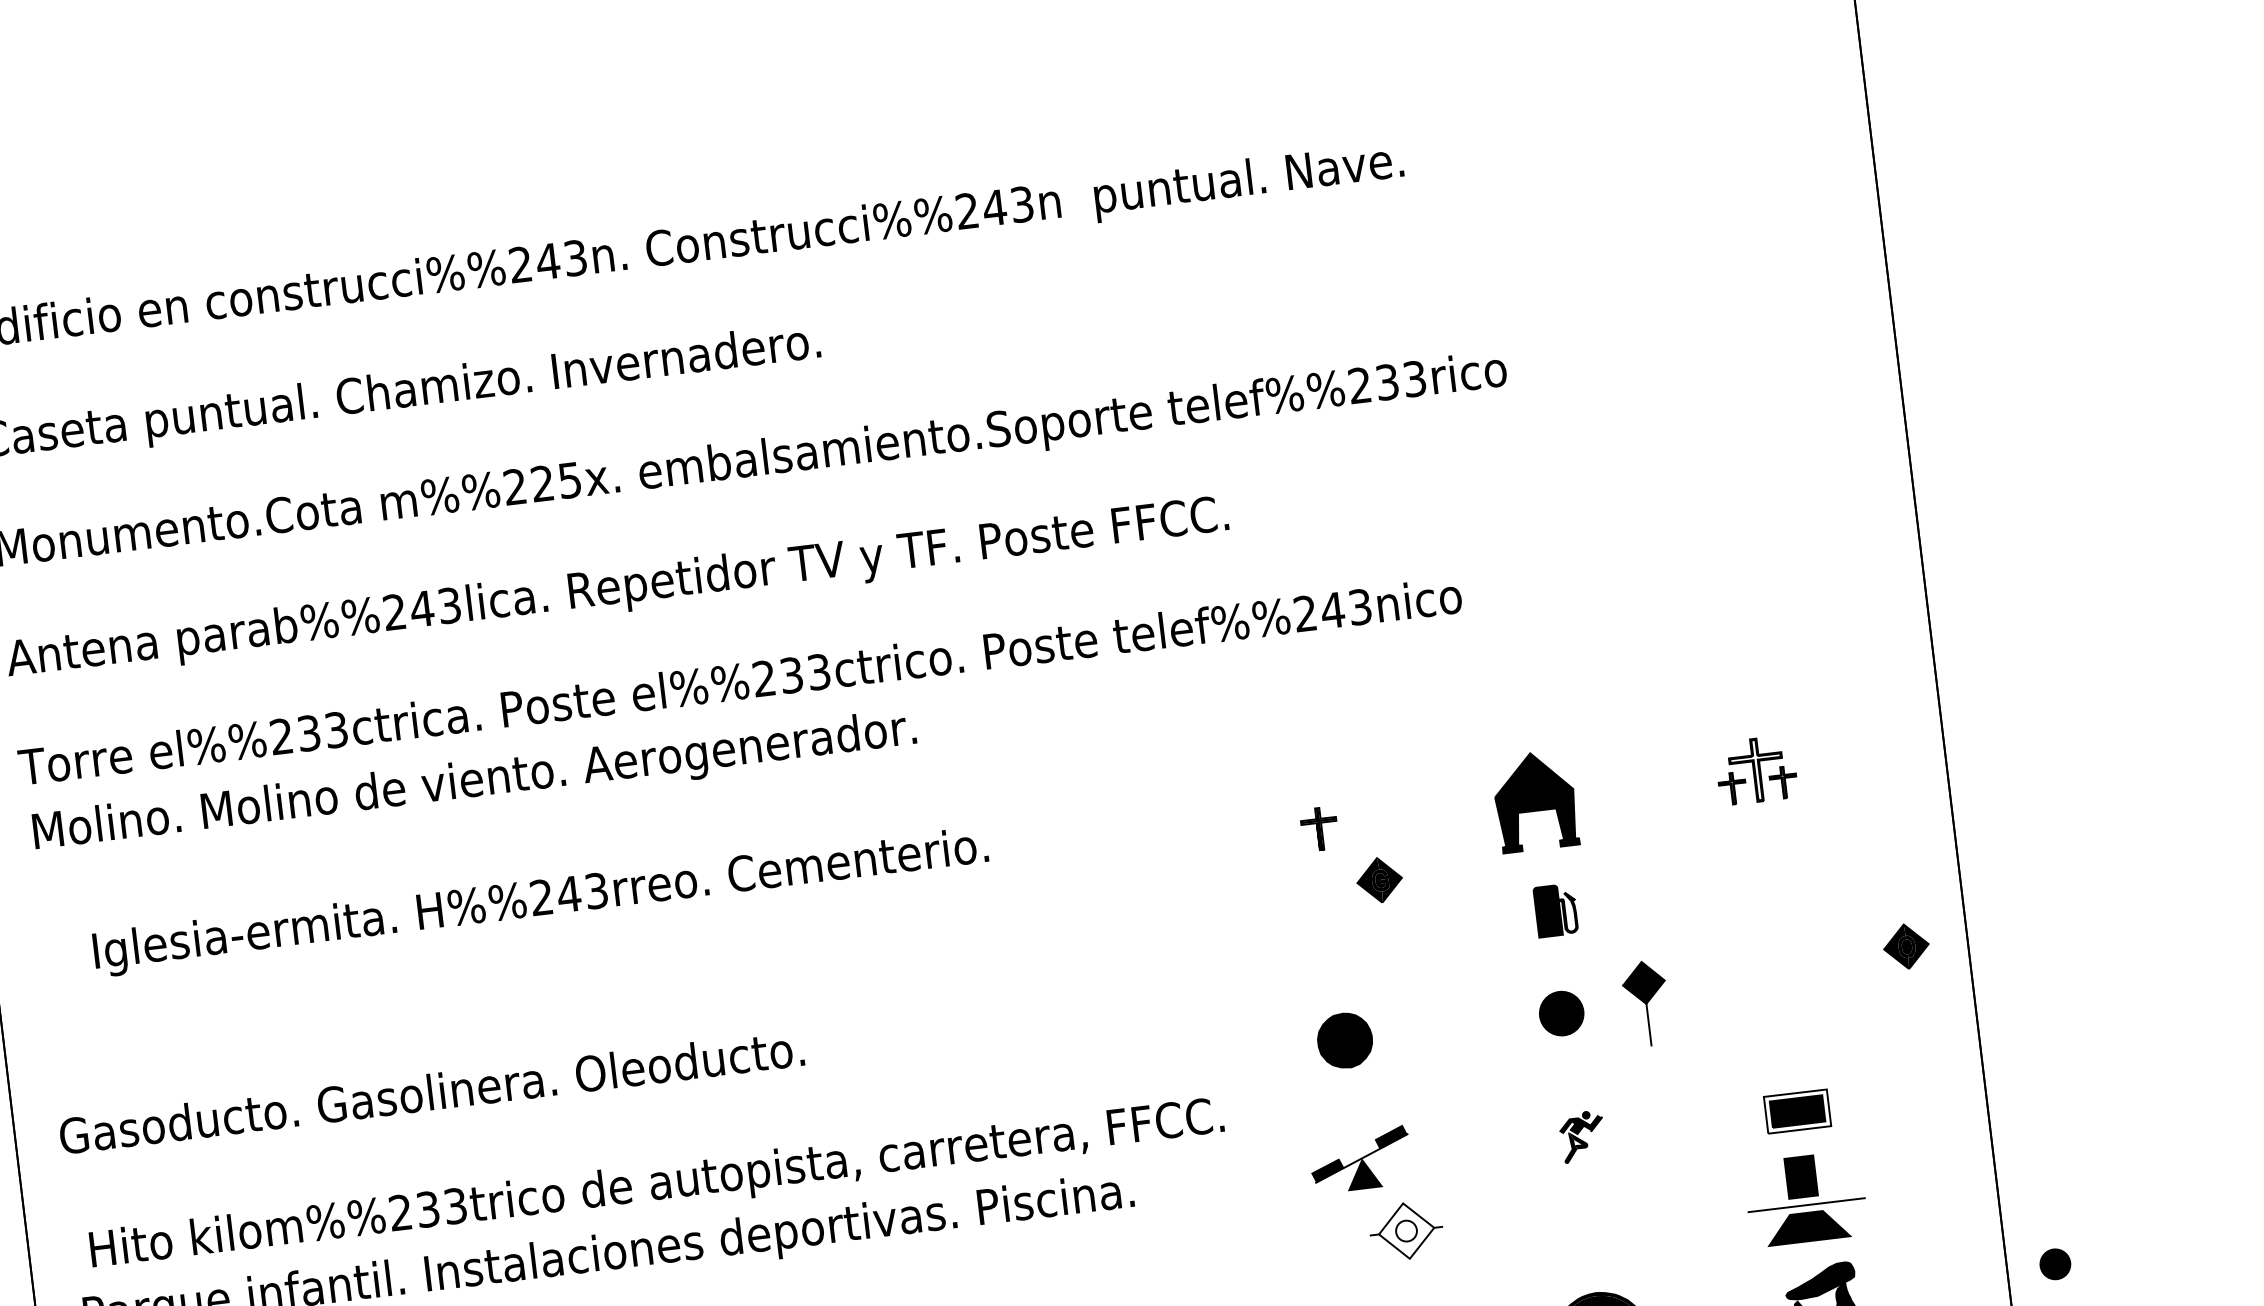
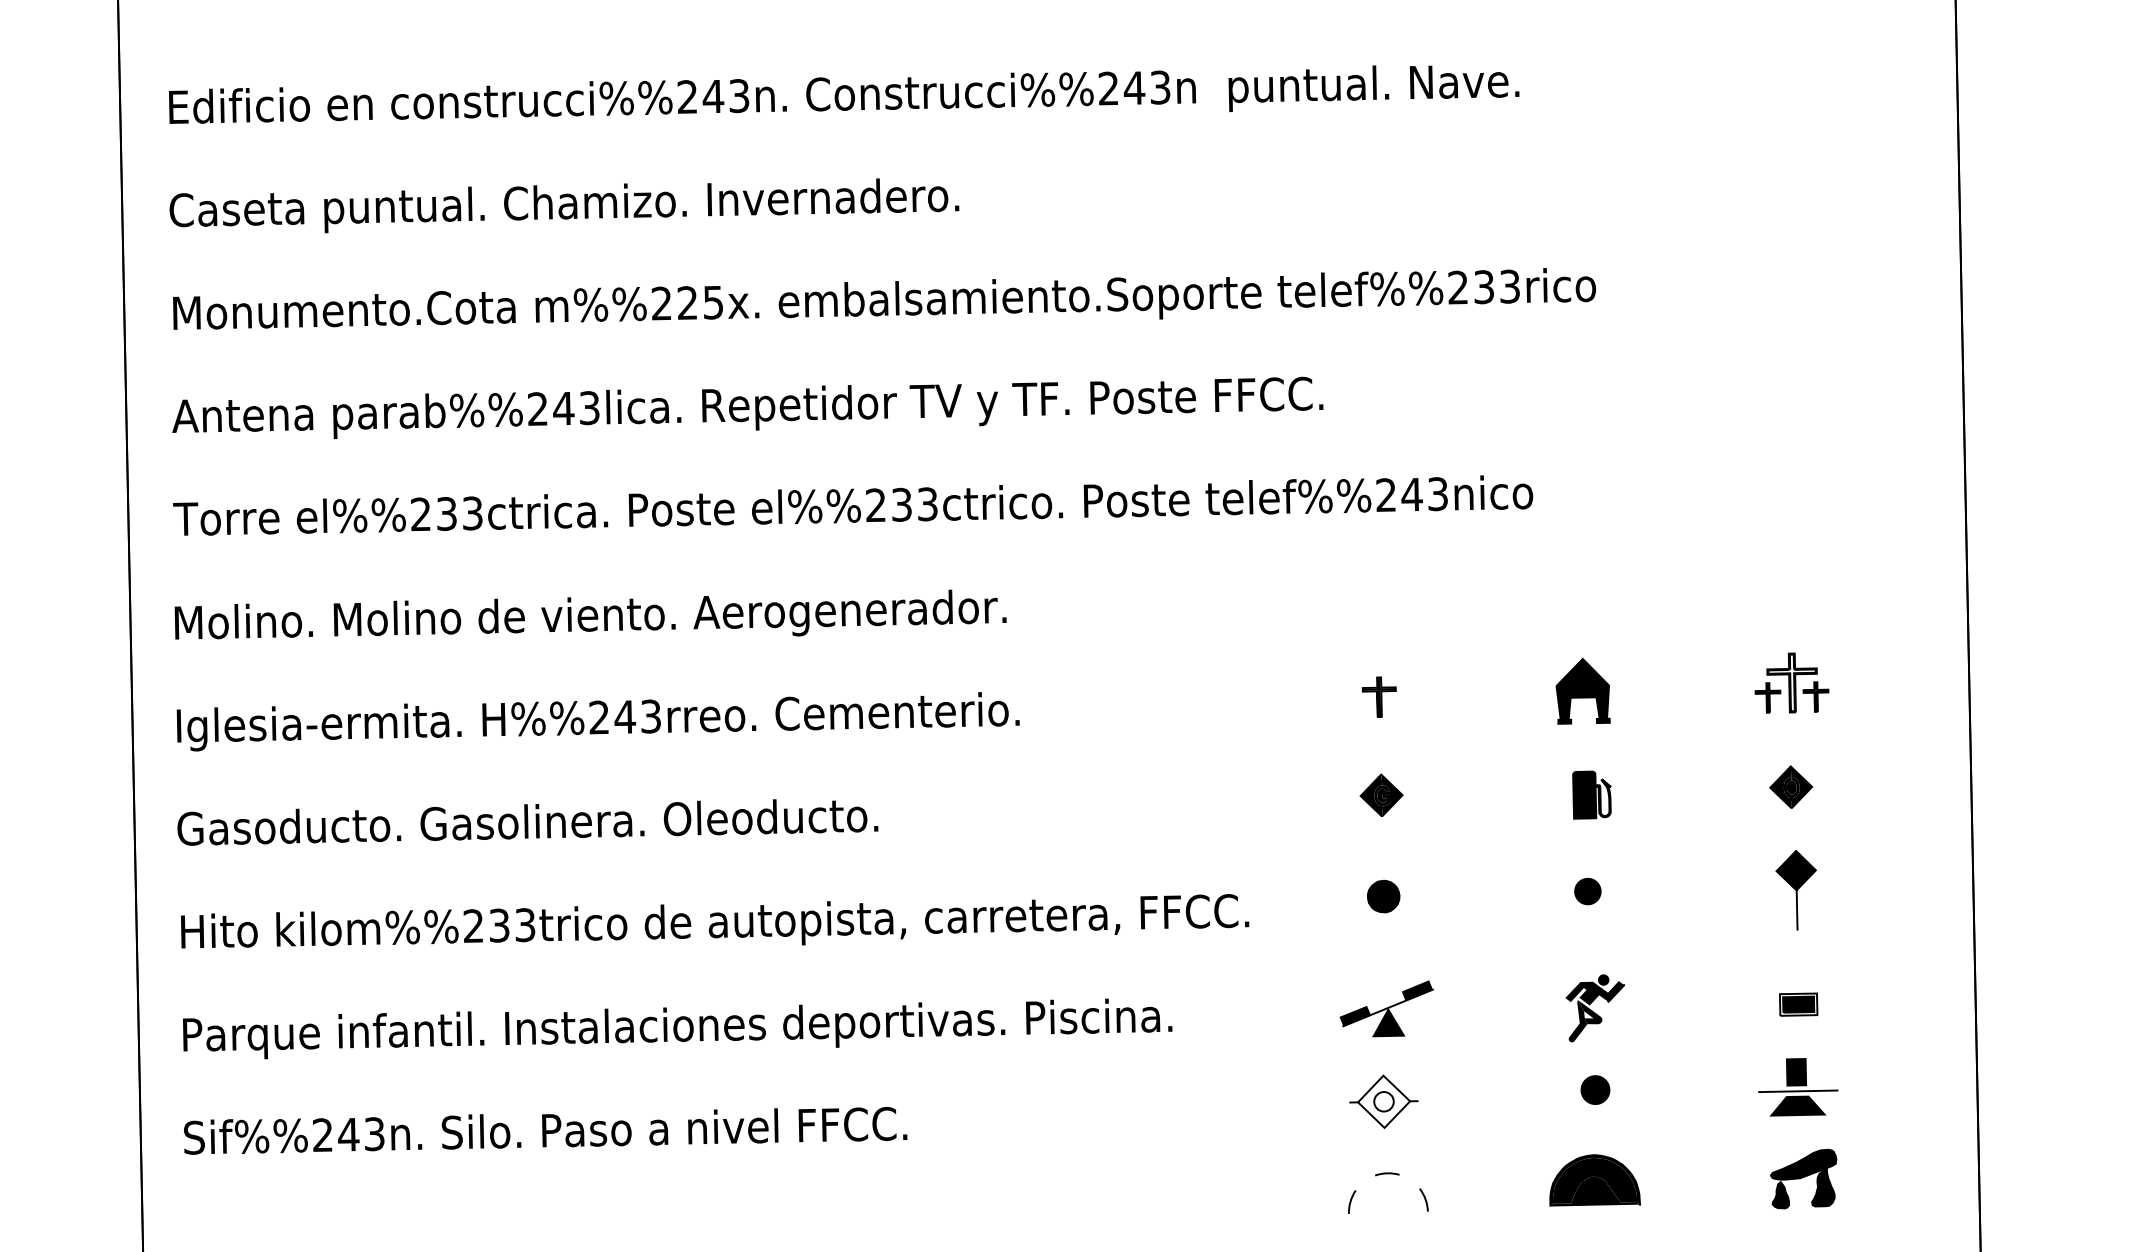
text: (474, 778) -> (590, 614), moved
part: (1534, 800) -> (1582, 690), size x0.71
part: (1379, 879) -> (1381, 794), moved
text: (540, 901) -> (597, 721), moved
part: (1906, 945) -> (1791, 786), moved
part: (1645, 1004) -> (1795, 890), moved
part: (1561, 1013) -> (1587, 891), size x0.62
part: (1345, 1040) -> (1383, 896), size x0.62
text: (431, 1093) -> (527, 822), moved
part: (1797, 1111) -> (1798, 1004), size x0.62
part: (1582, 1137) -> (1595, 1008), size x1.43
text: (657, 1182) -> (715, 921), moved
part: (1806, 1199) -> (1798, 1087), size x0.71
part: (1405, 1230) -> (1383, 1101), moved
part: (2055, 1263) -> (1595, 1089), moved

